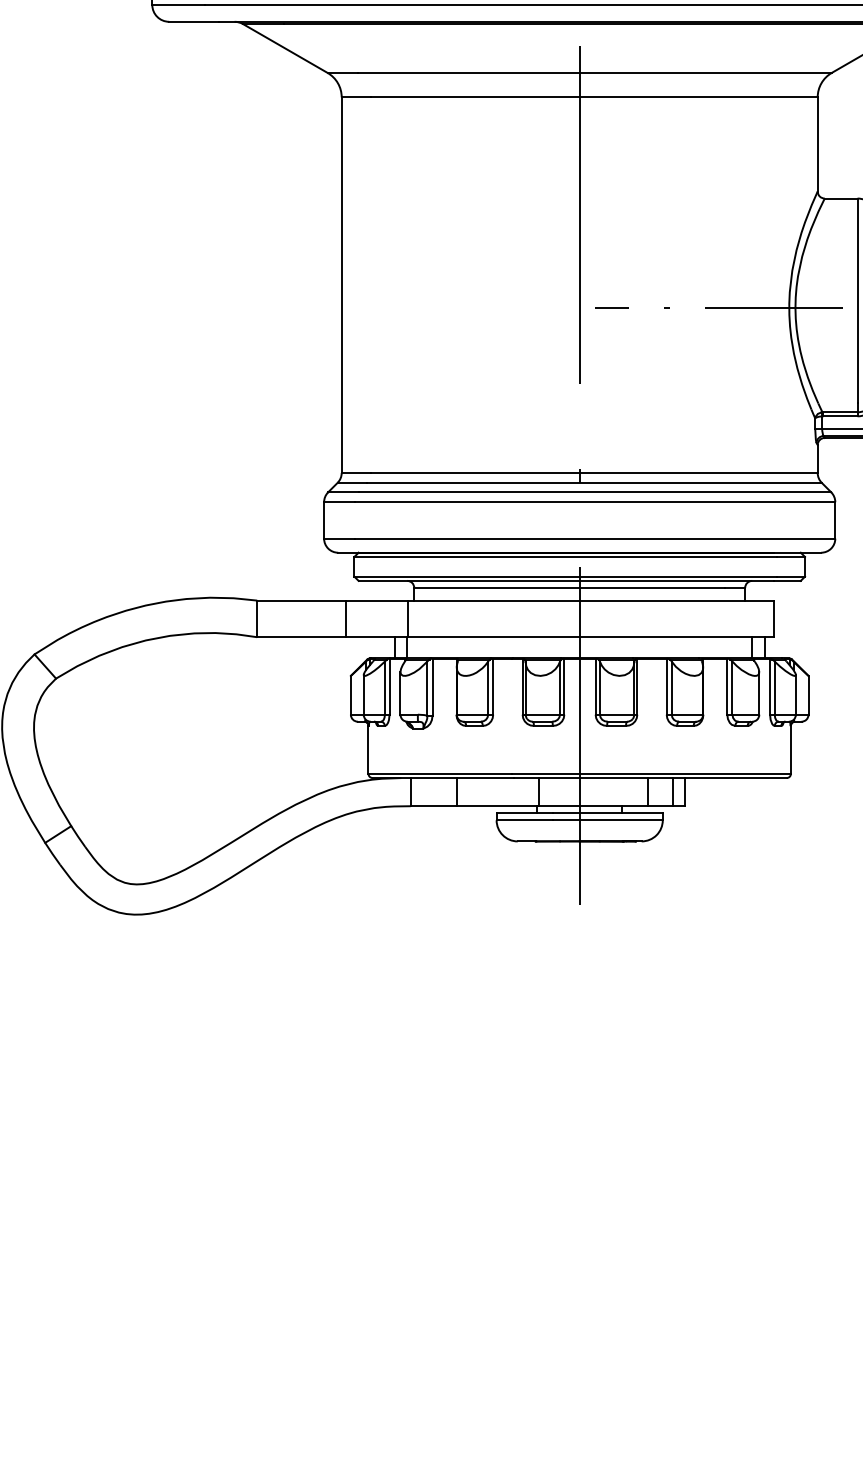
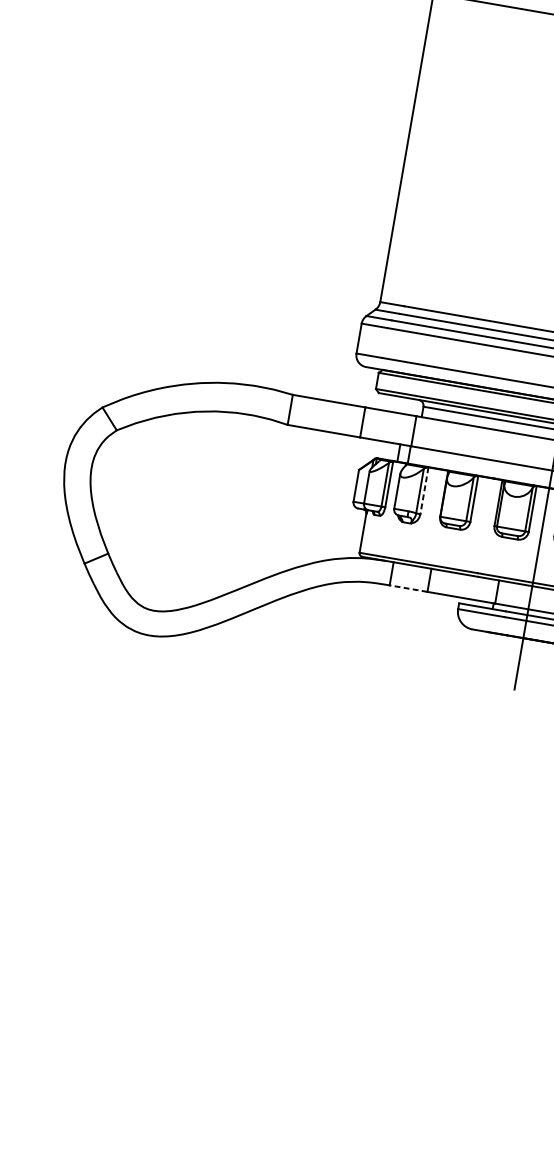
line: (432, 687) -> (424, 491), solid -> dashed
line: (433, 806) -> (408, 588), solid -> dashed

